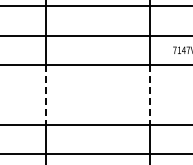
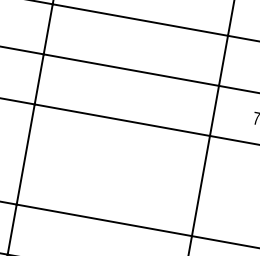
line: (45, 94) -> (25, 153), dashed -> solid
line: (149, 94) -> (200, 185), dashed -> solid

